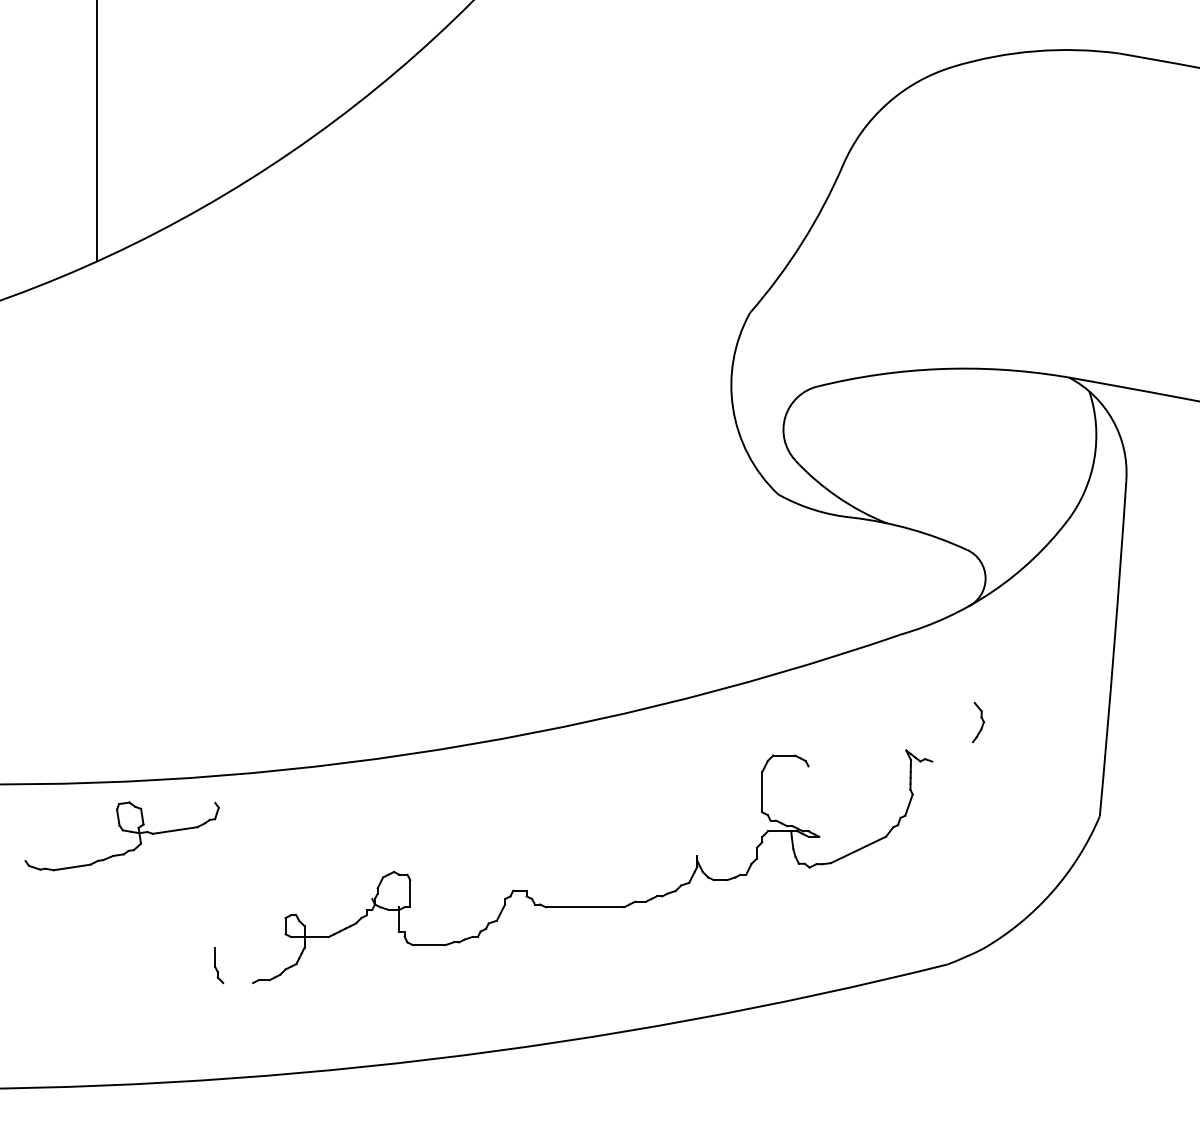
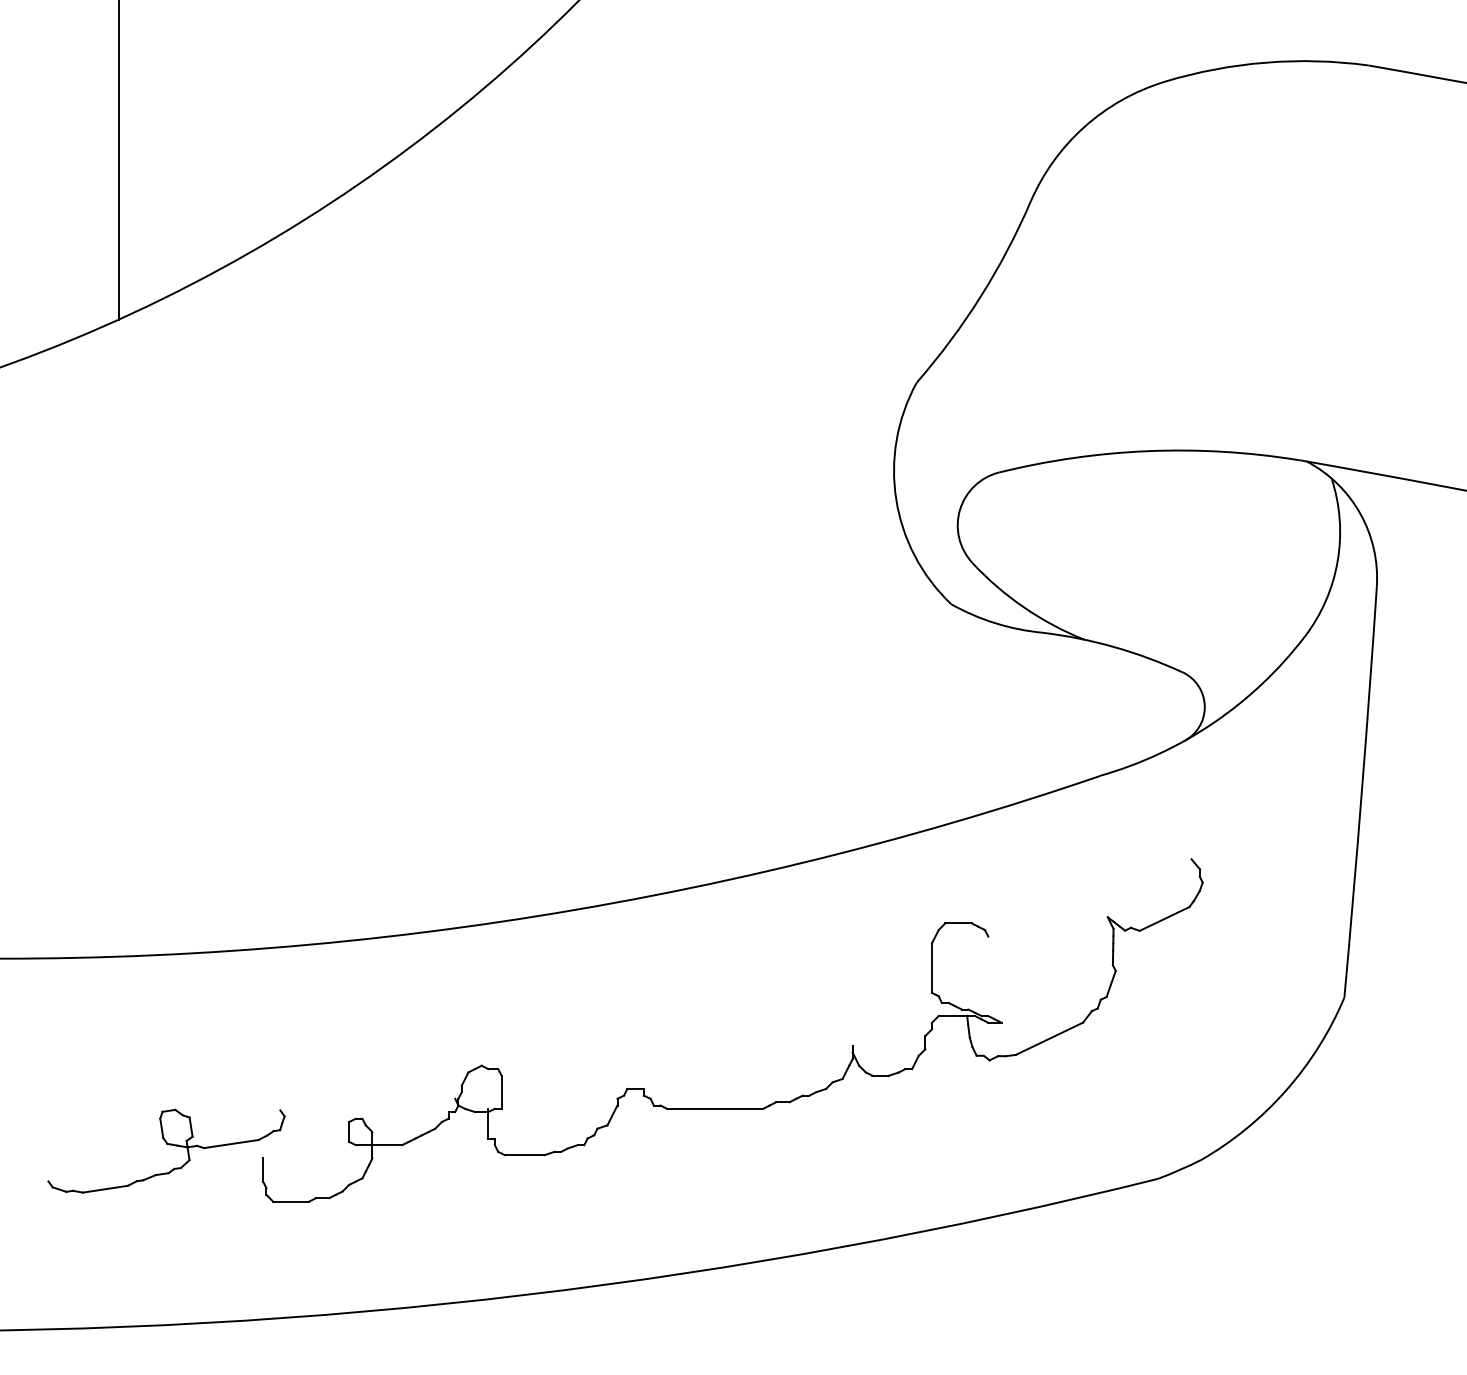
line: (952, 751) -> (1164, 918), added
part: (122, 835) -> (166, 1150), moved
line: (238, 983) -> (291, 1201), added

